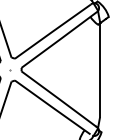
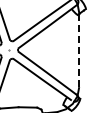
line: (100, 68) -> (79, 49), solid -> dashed

